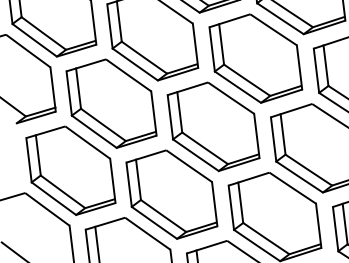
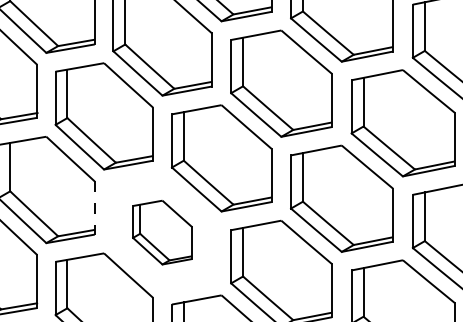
line: (112, 181) -> (94, 208), solid -> dashed
part: (171, 194) -> (162, 232), size x0.6

